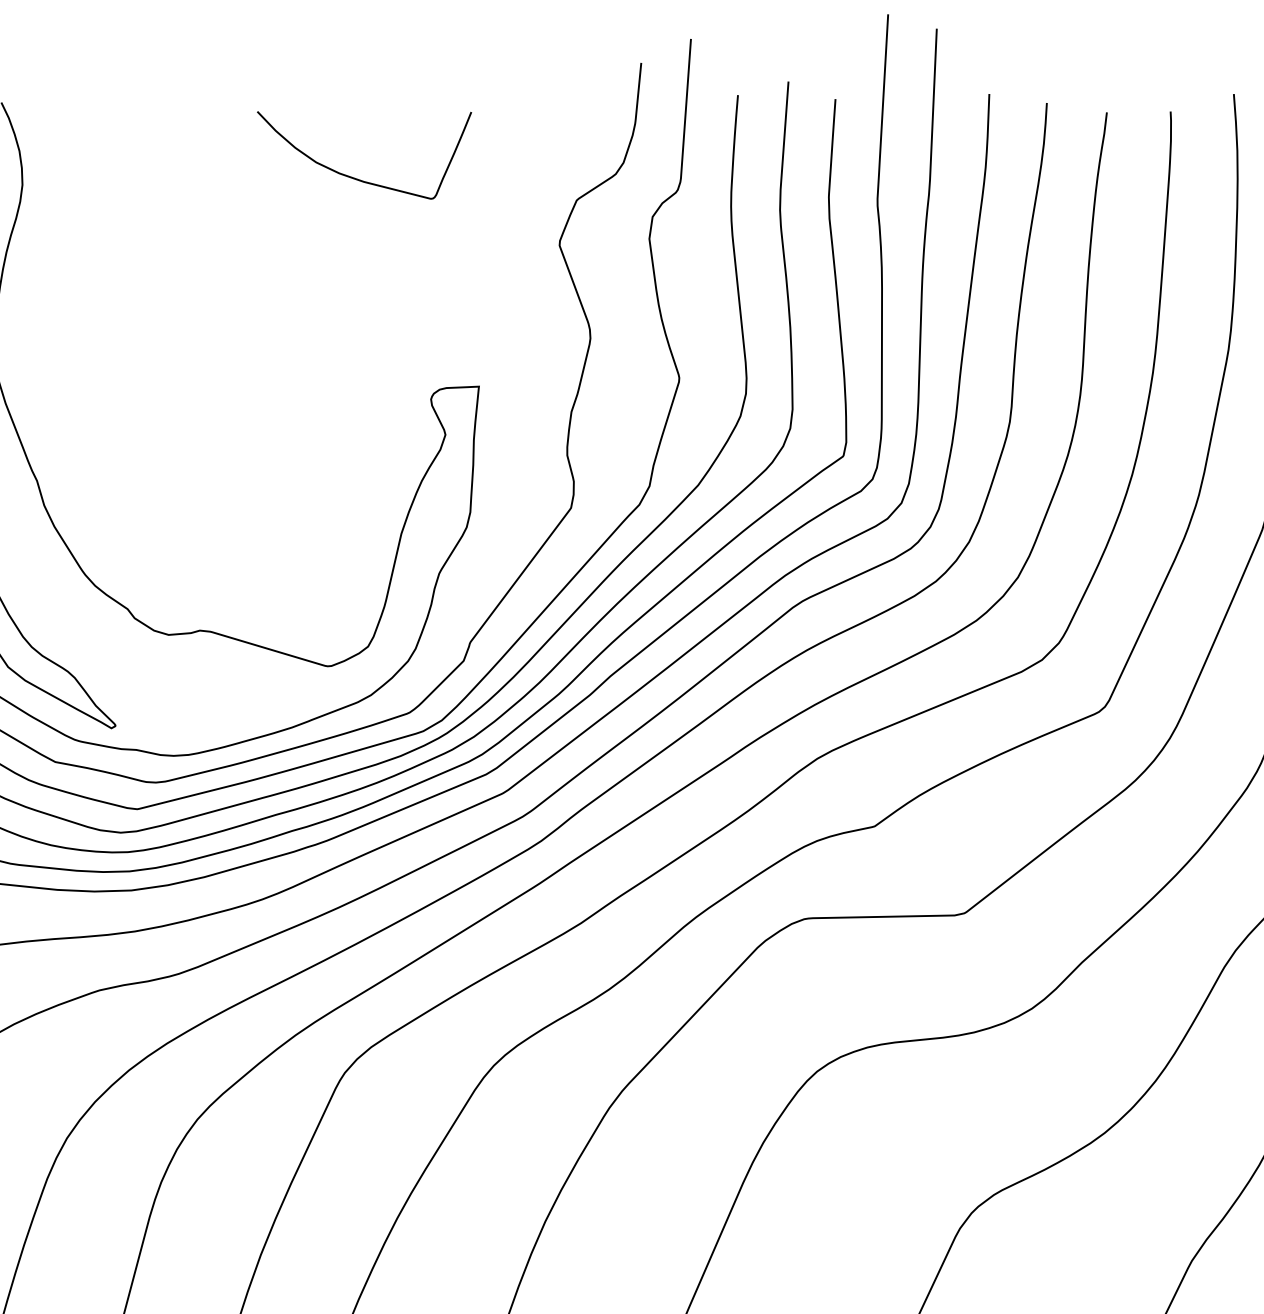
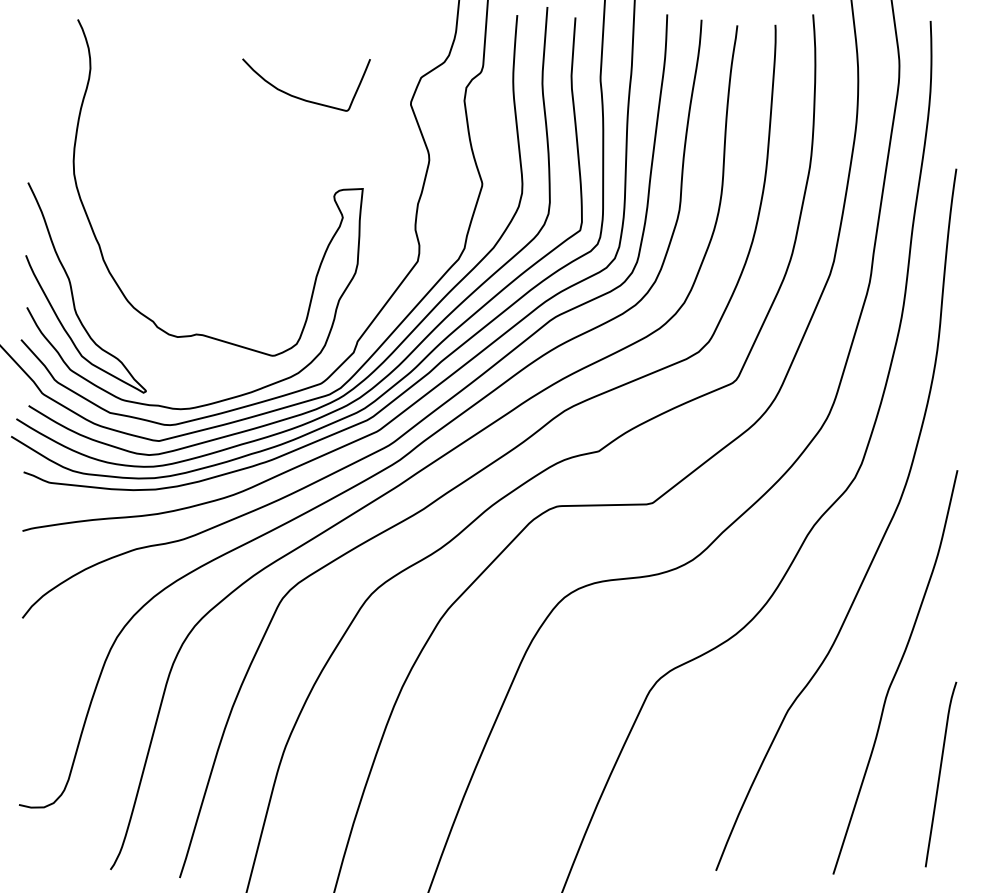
curve: (354, 176) -> (300, 97), moved

